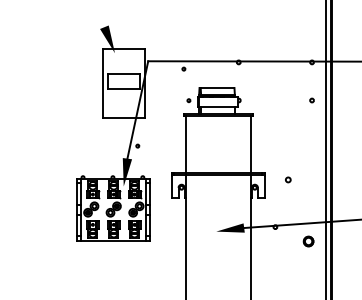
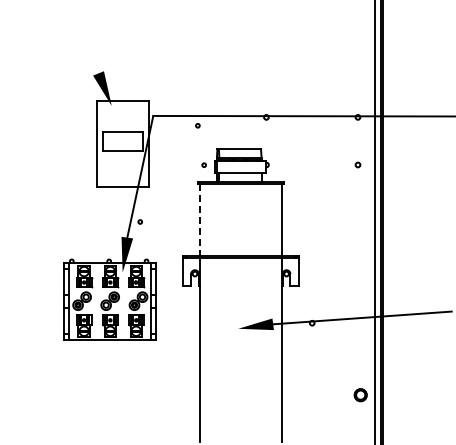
line: (185, 144) -> (199, 220), solid -> dashed
circle: (288, 180) -> (328, 264), removed
part: (308, 241) -> (360, 395), moved

